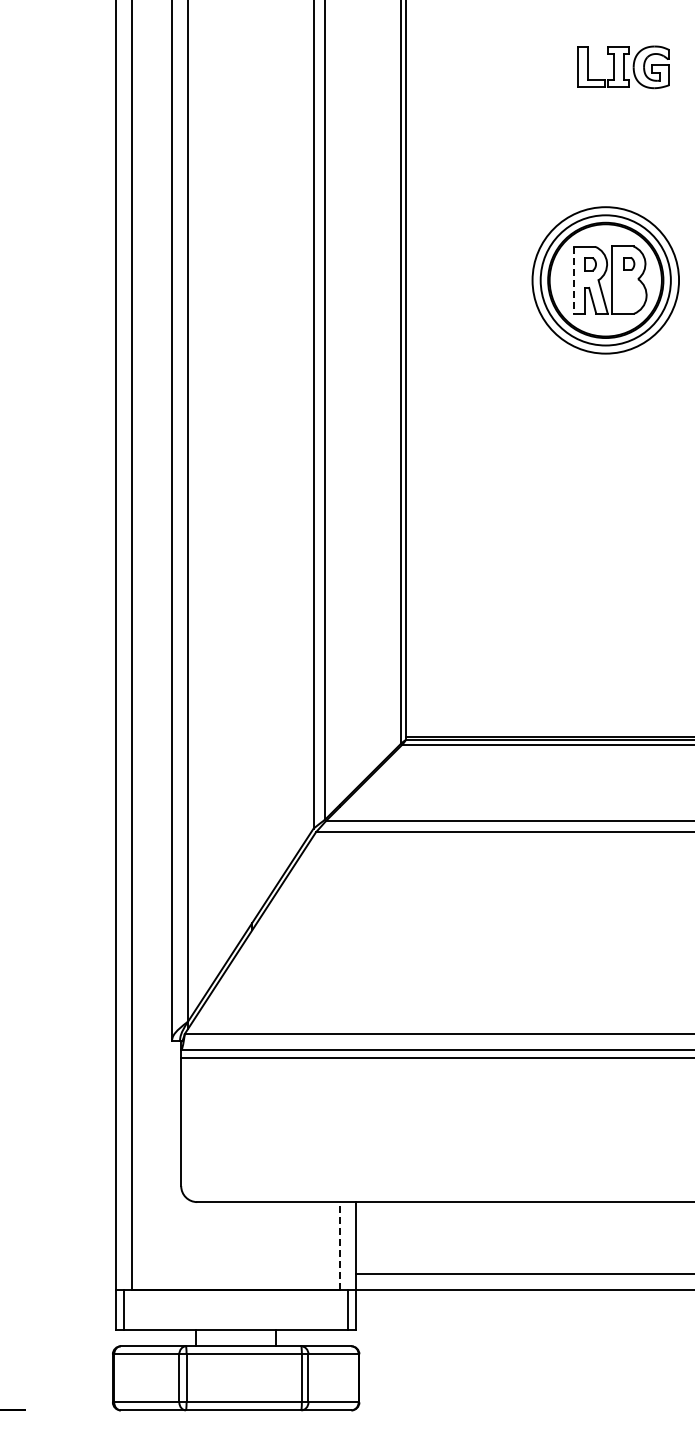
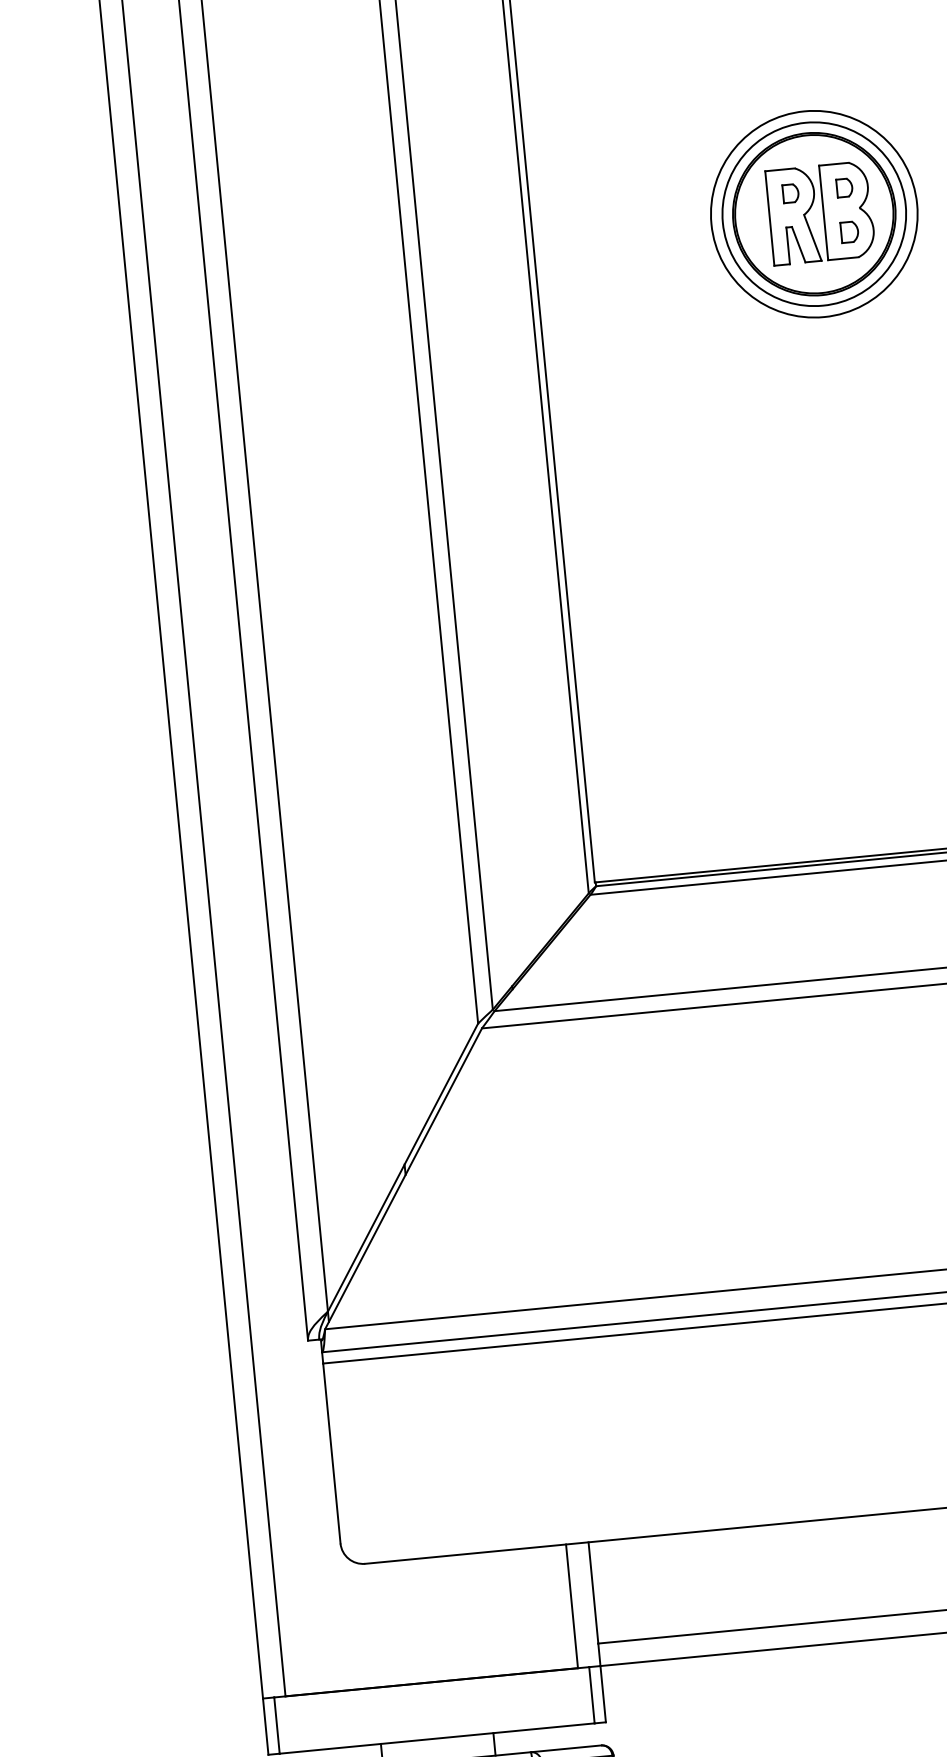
line: (574, 280) -> (770, 218), dashed -> solid
part: (629, 295) -> (849, 232), added
line: (340, 1245) -> (572, 1605), dashed -> solid

